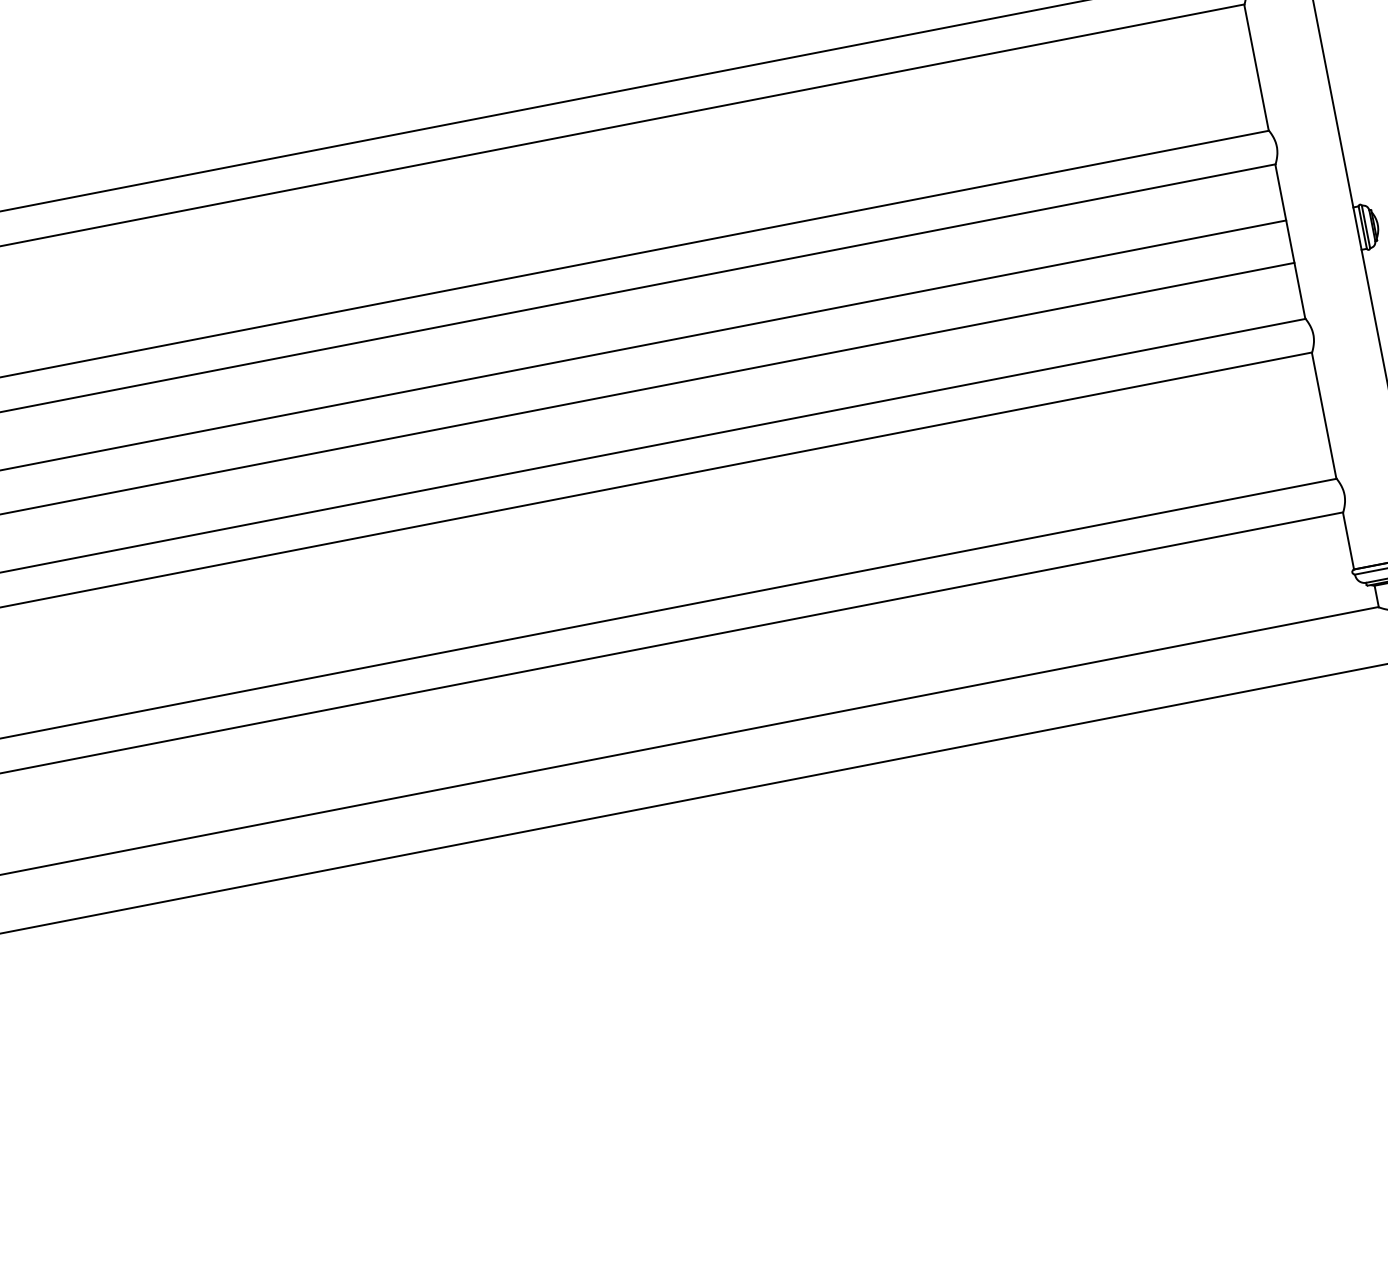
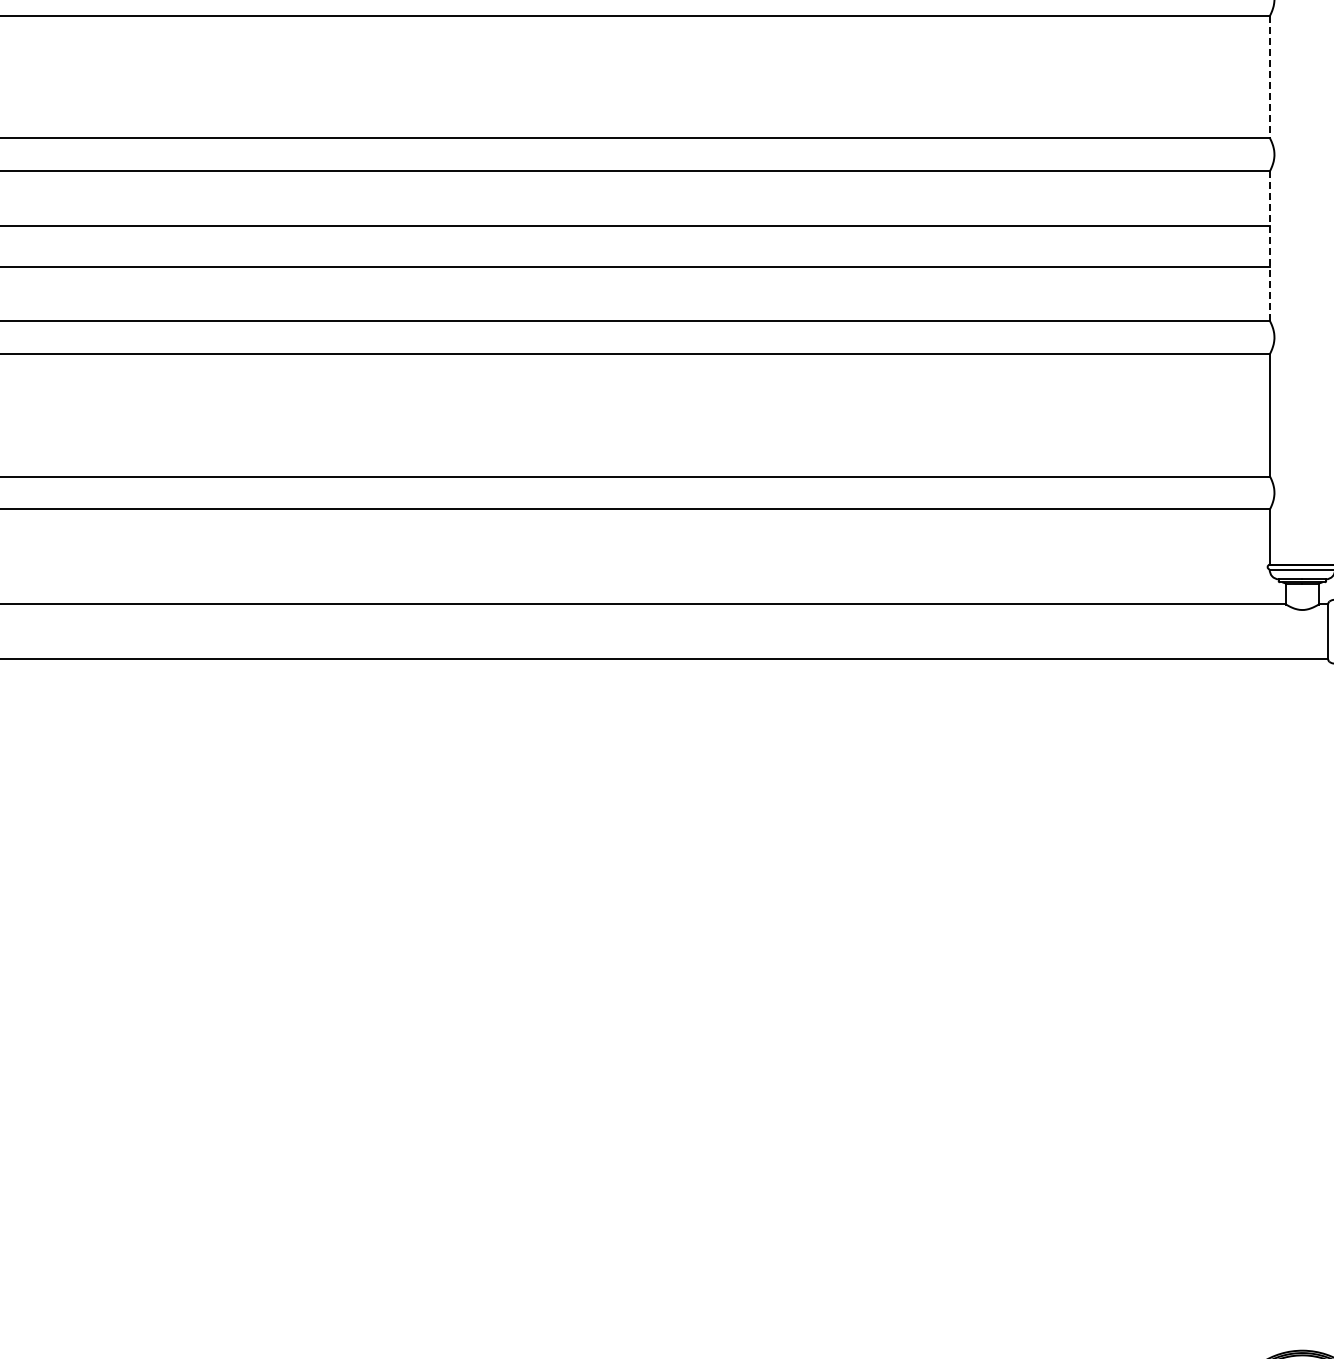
line: (1256, 68) -> (1269, 77), solid -> dashed
line: (1290, 242) -> (1269, 246), solid -> dashed

